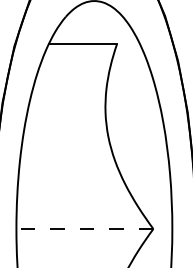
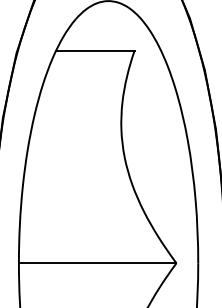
line: (84, 229) -> (97, 263), dashed -> solid

